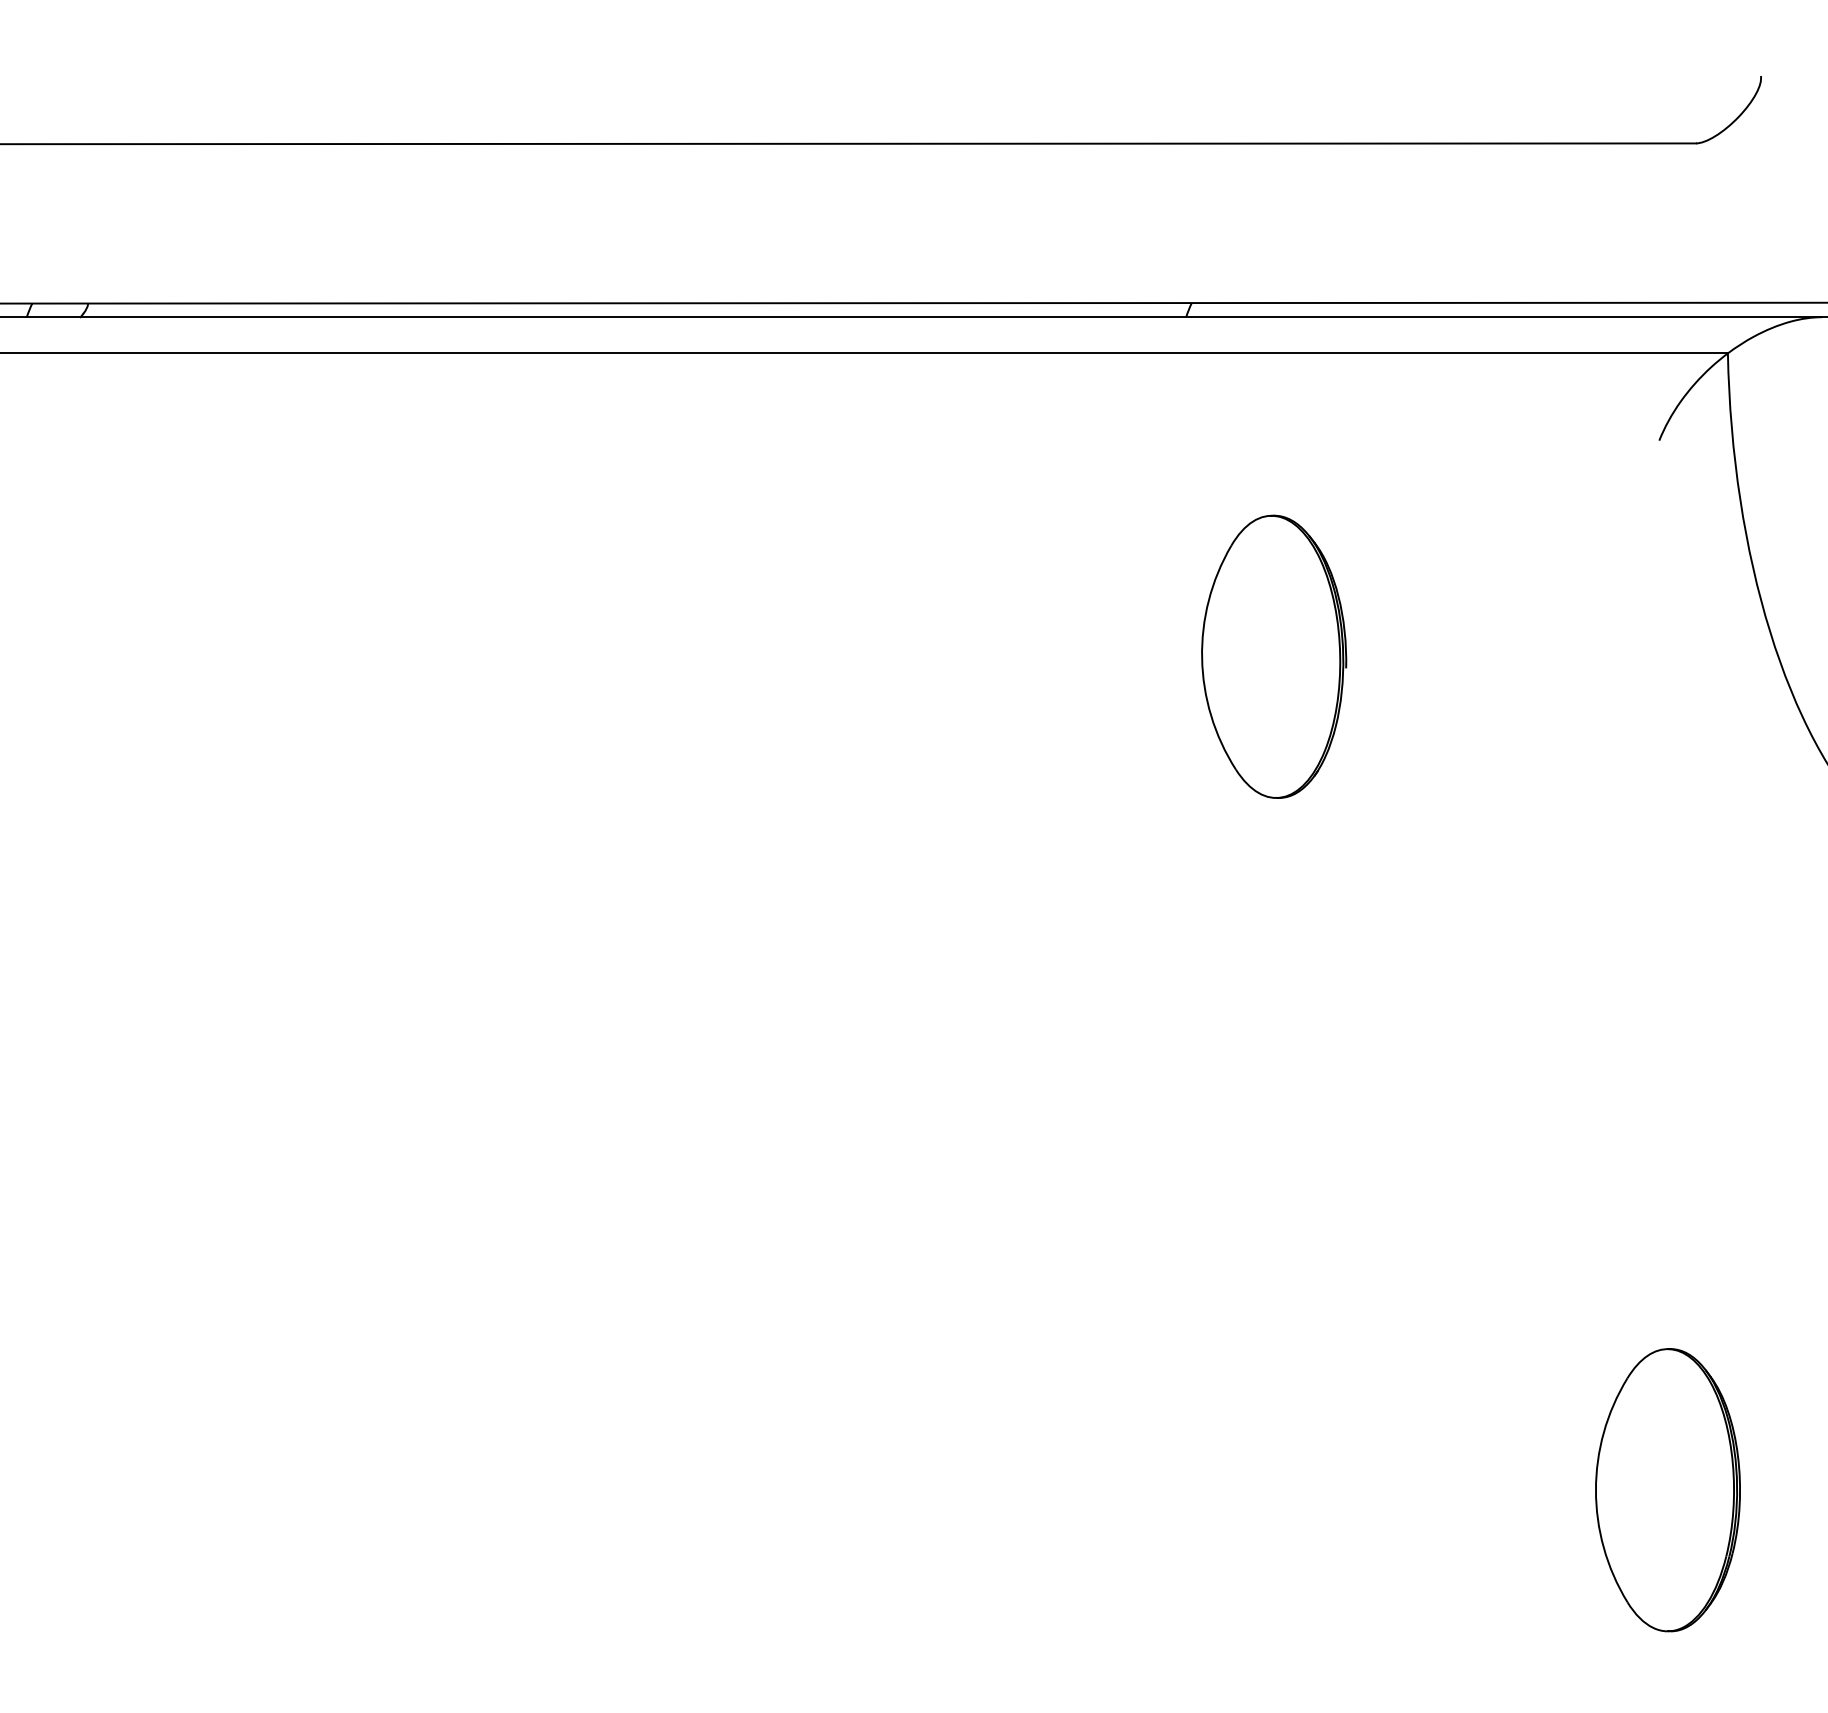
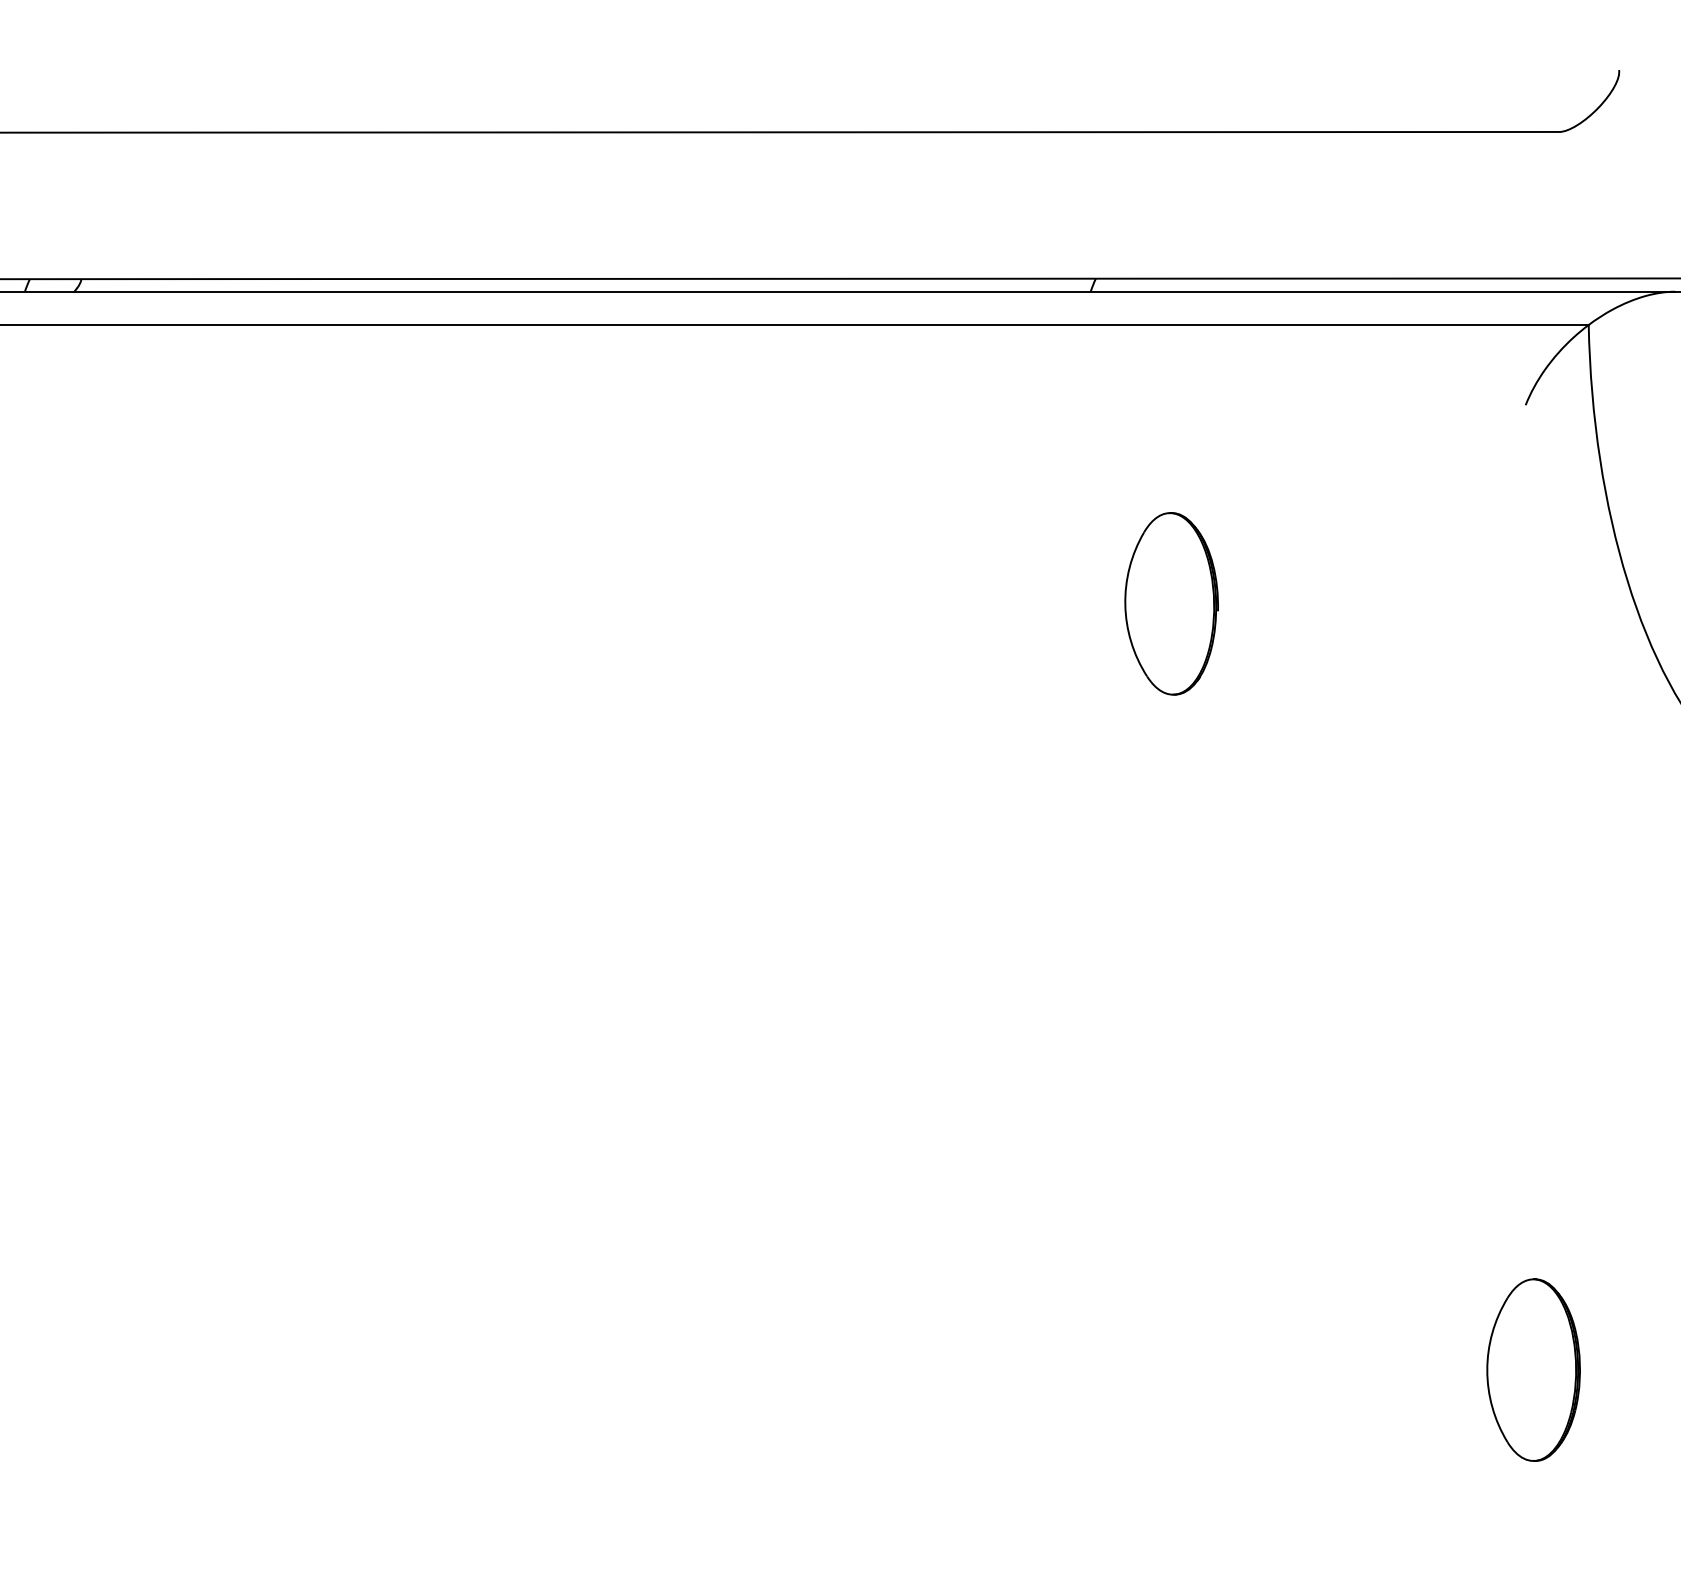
part: (1274, 656) -> (1171, 603), size x0.7
part: (1667, 1490) -> (1533, 1370), size x0.7

